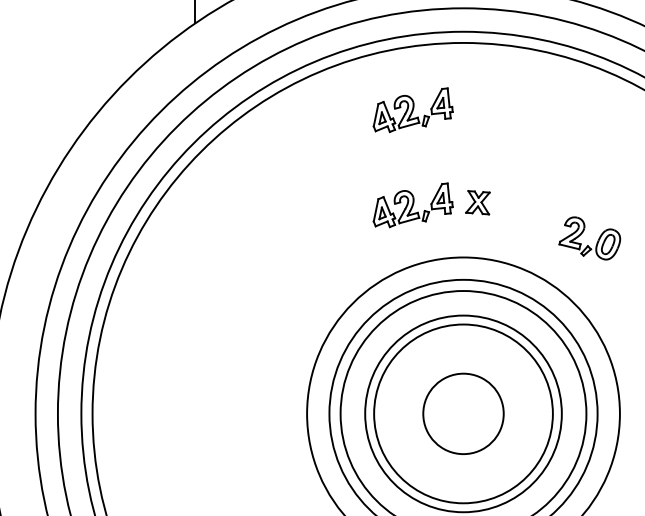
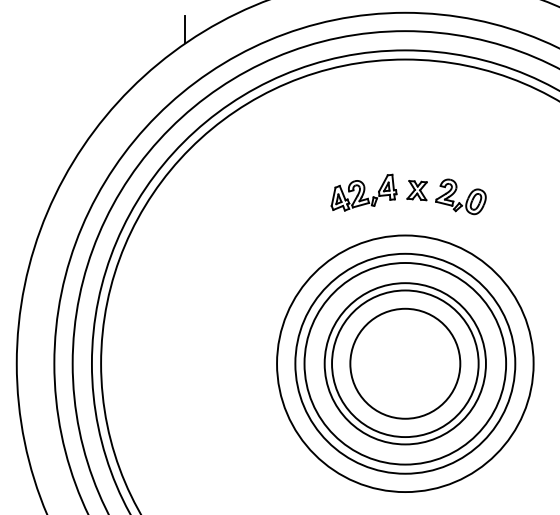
part: (412, 109) -> (363, 114), removed
part: (589, 237) -> (460, 196), moved
circle: (463, 413) -> (405, 363), size x1.67

